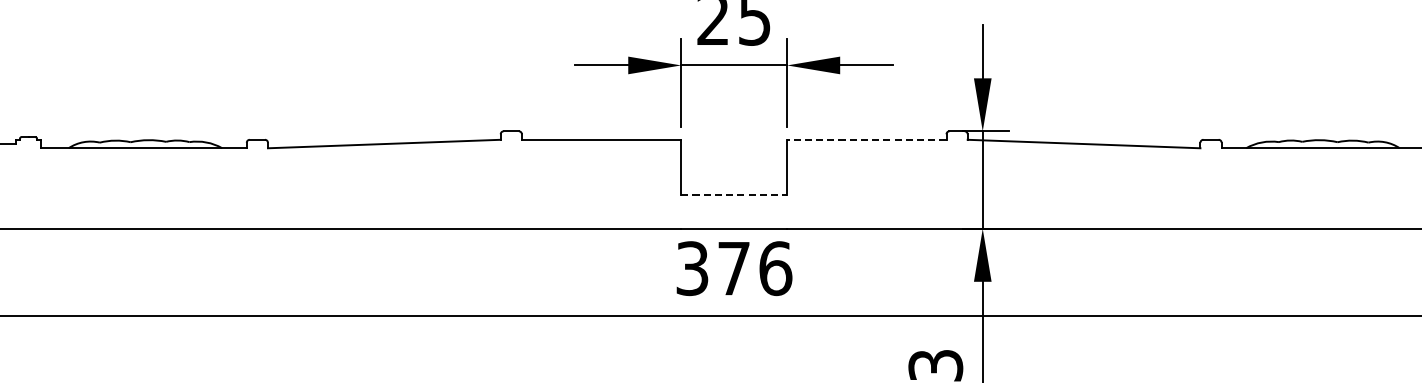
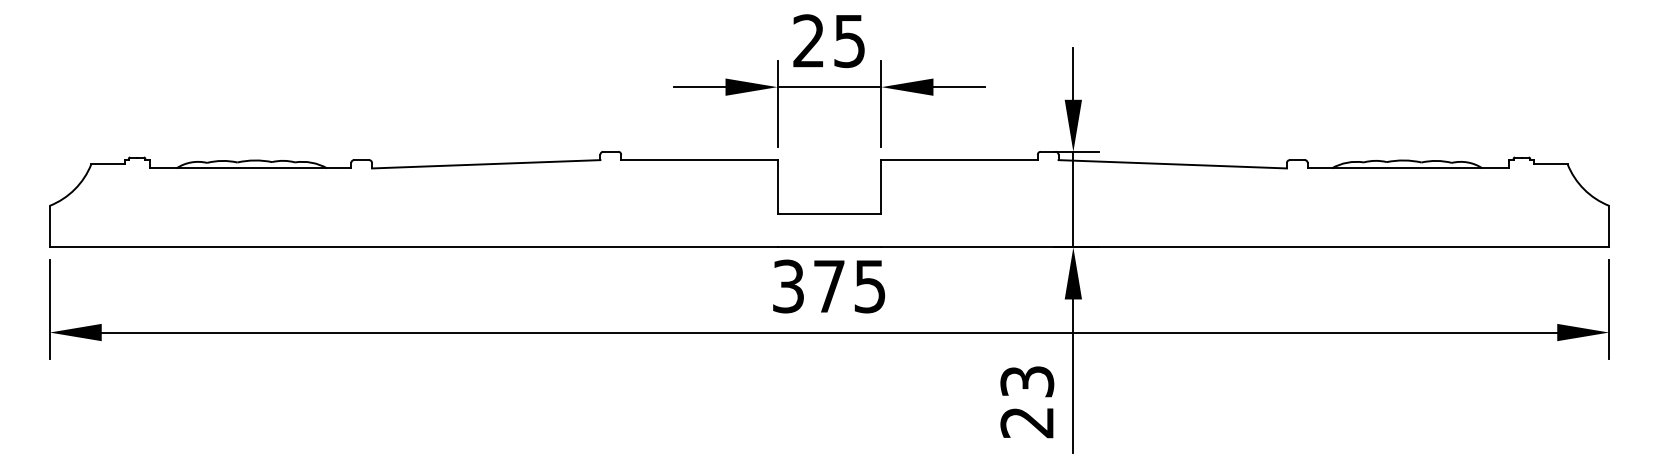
line: (866, 140) -> (959, 160), dashed -> solid
line: (734, 195) -> (829, 214), dashed -> solid
text: (776, 268) -> (870, 286), 376 -> 375

